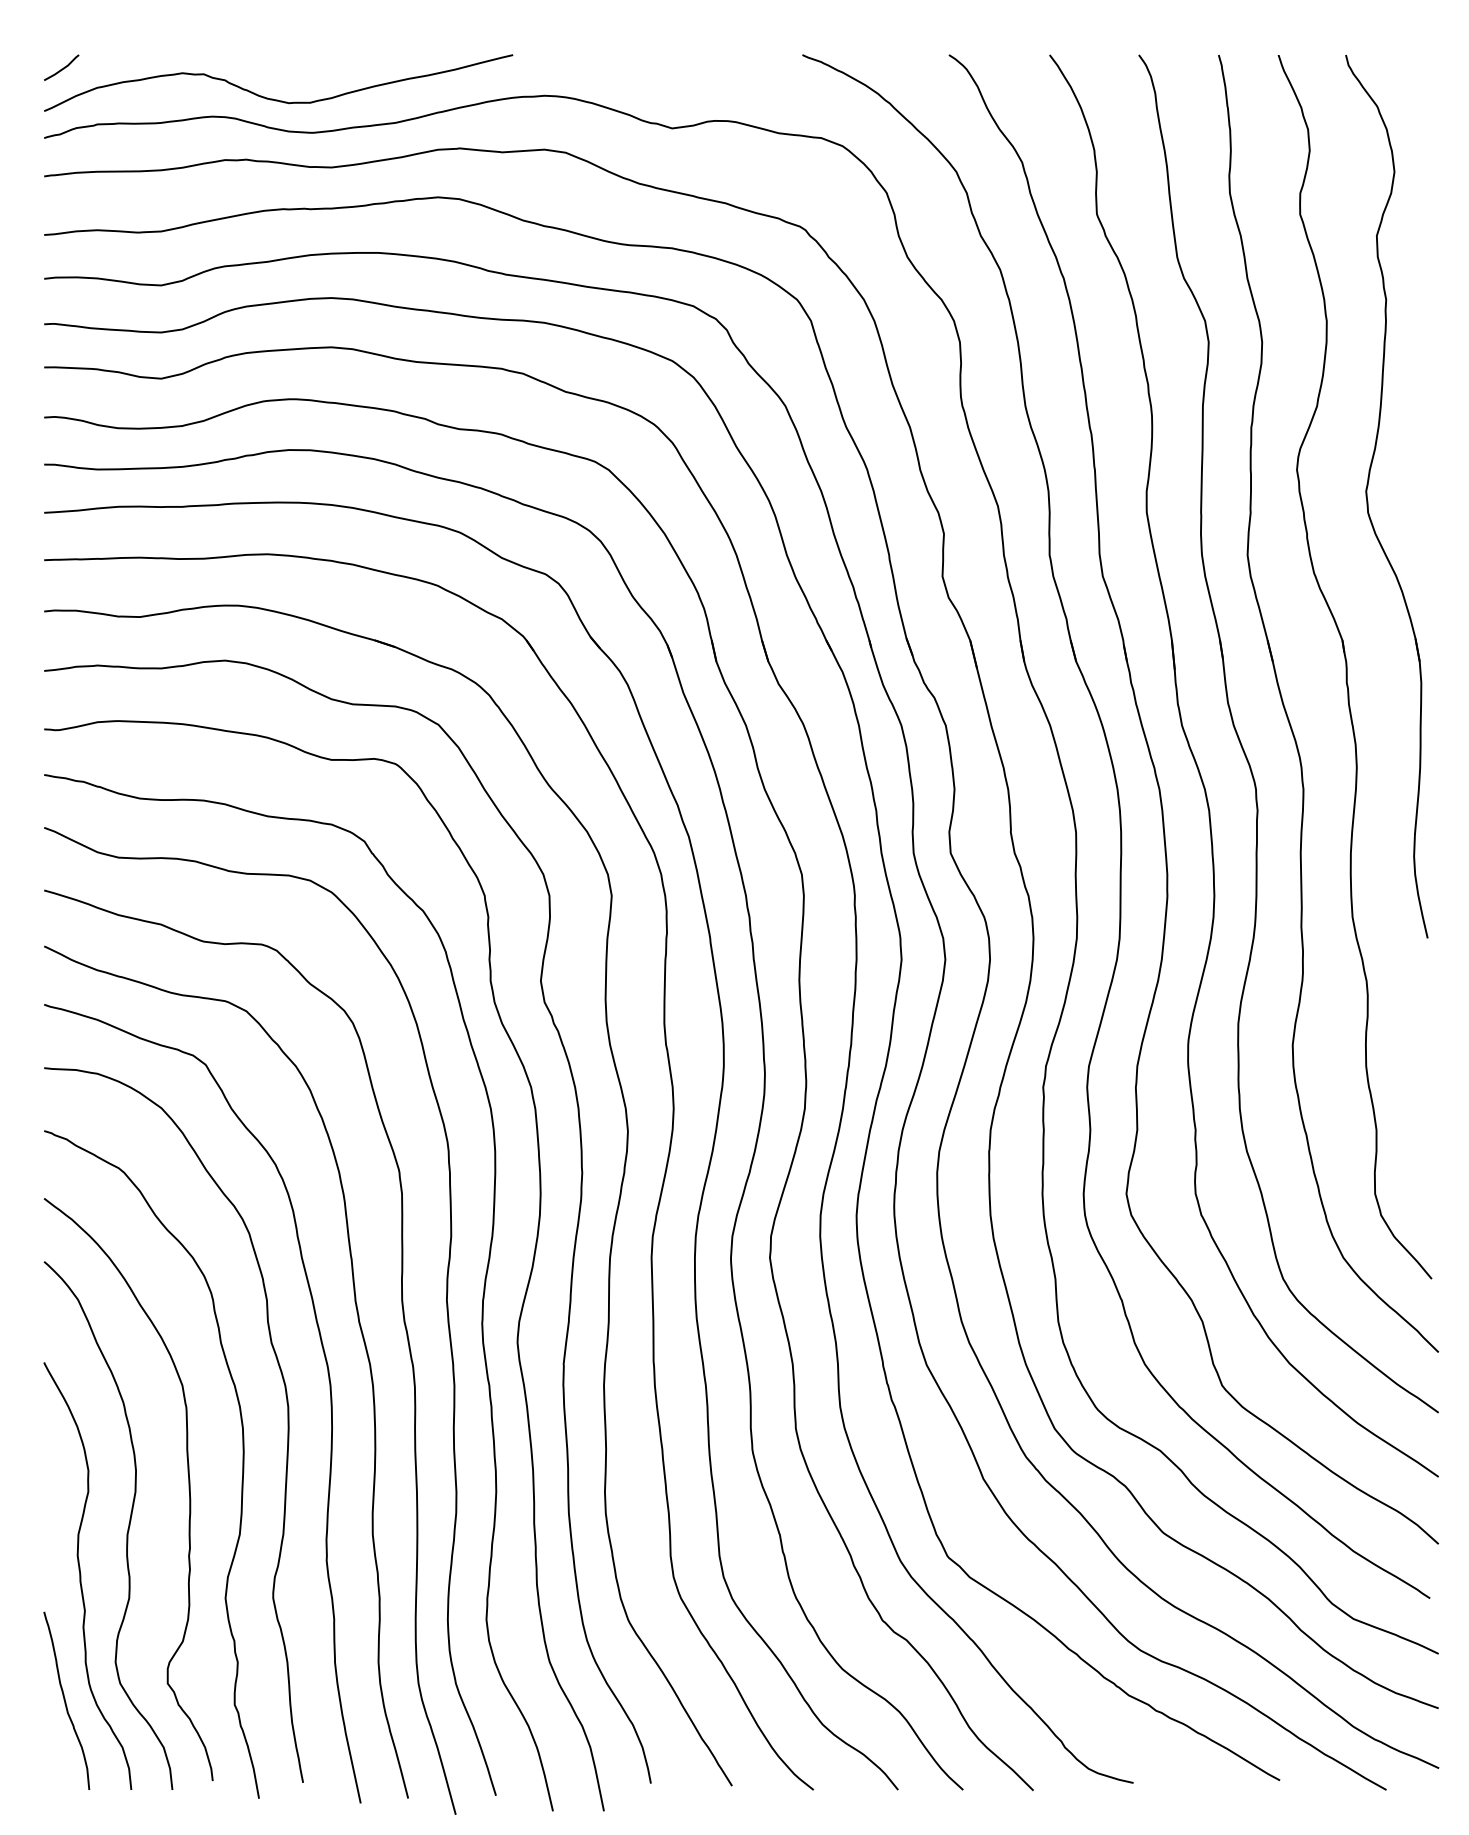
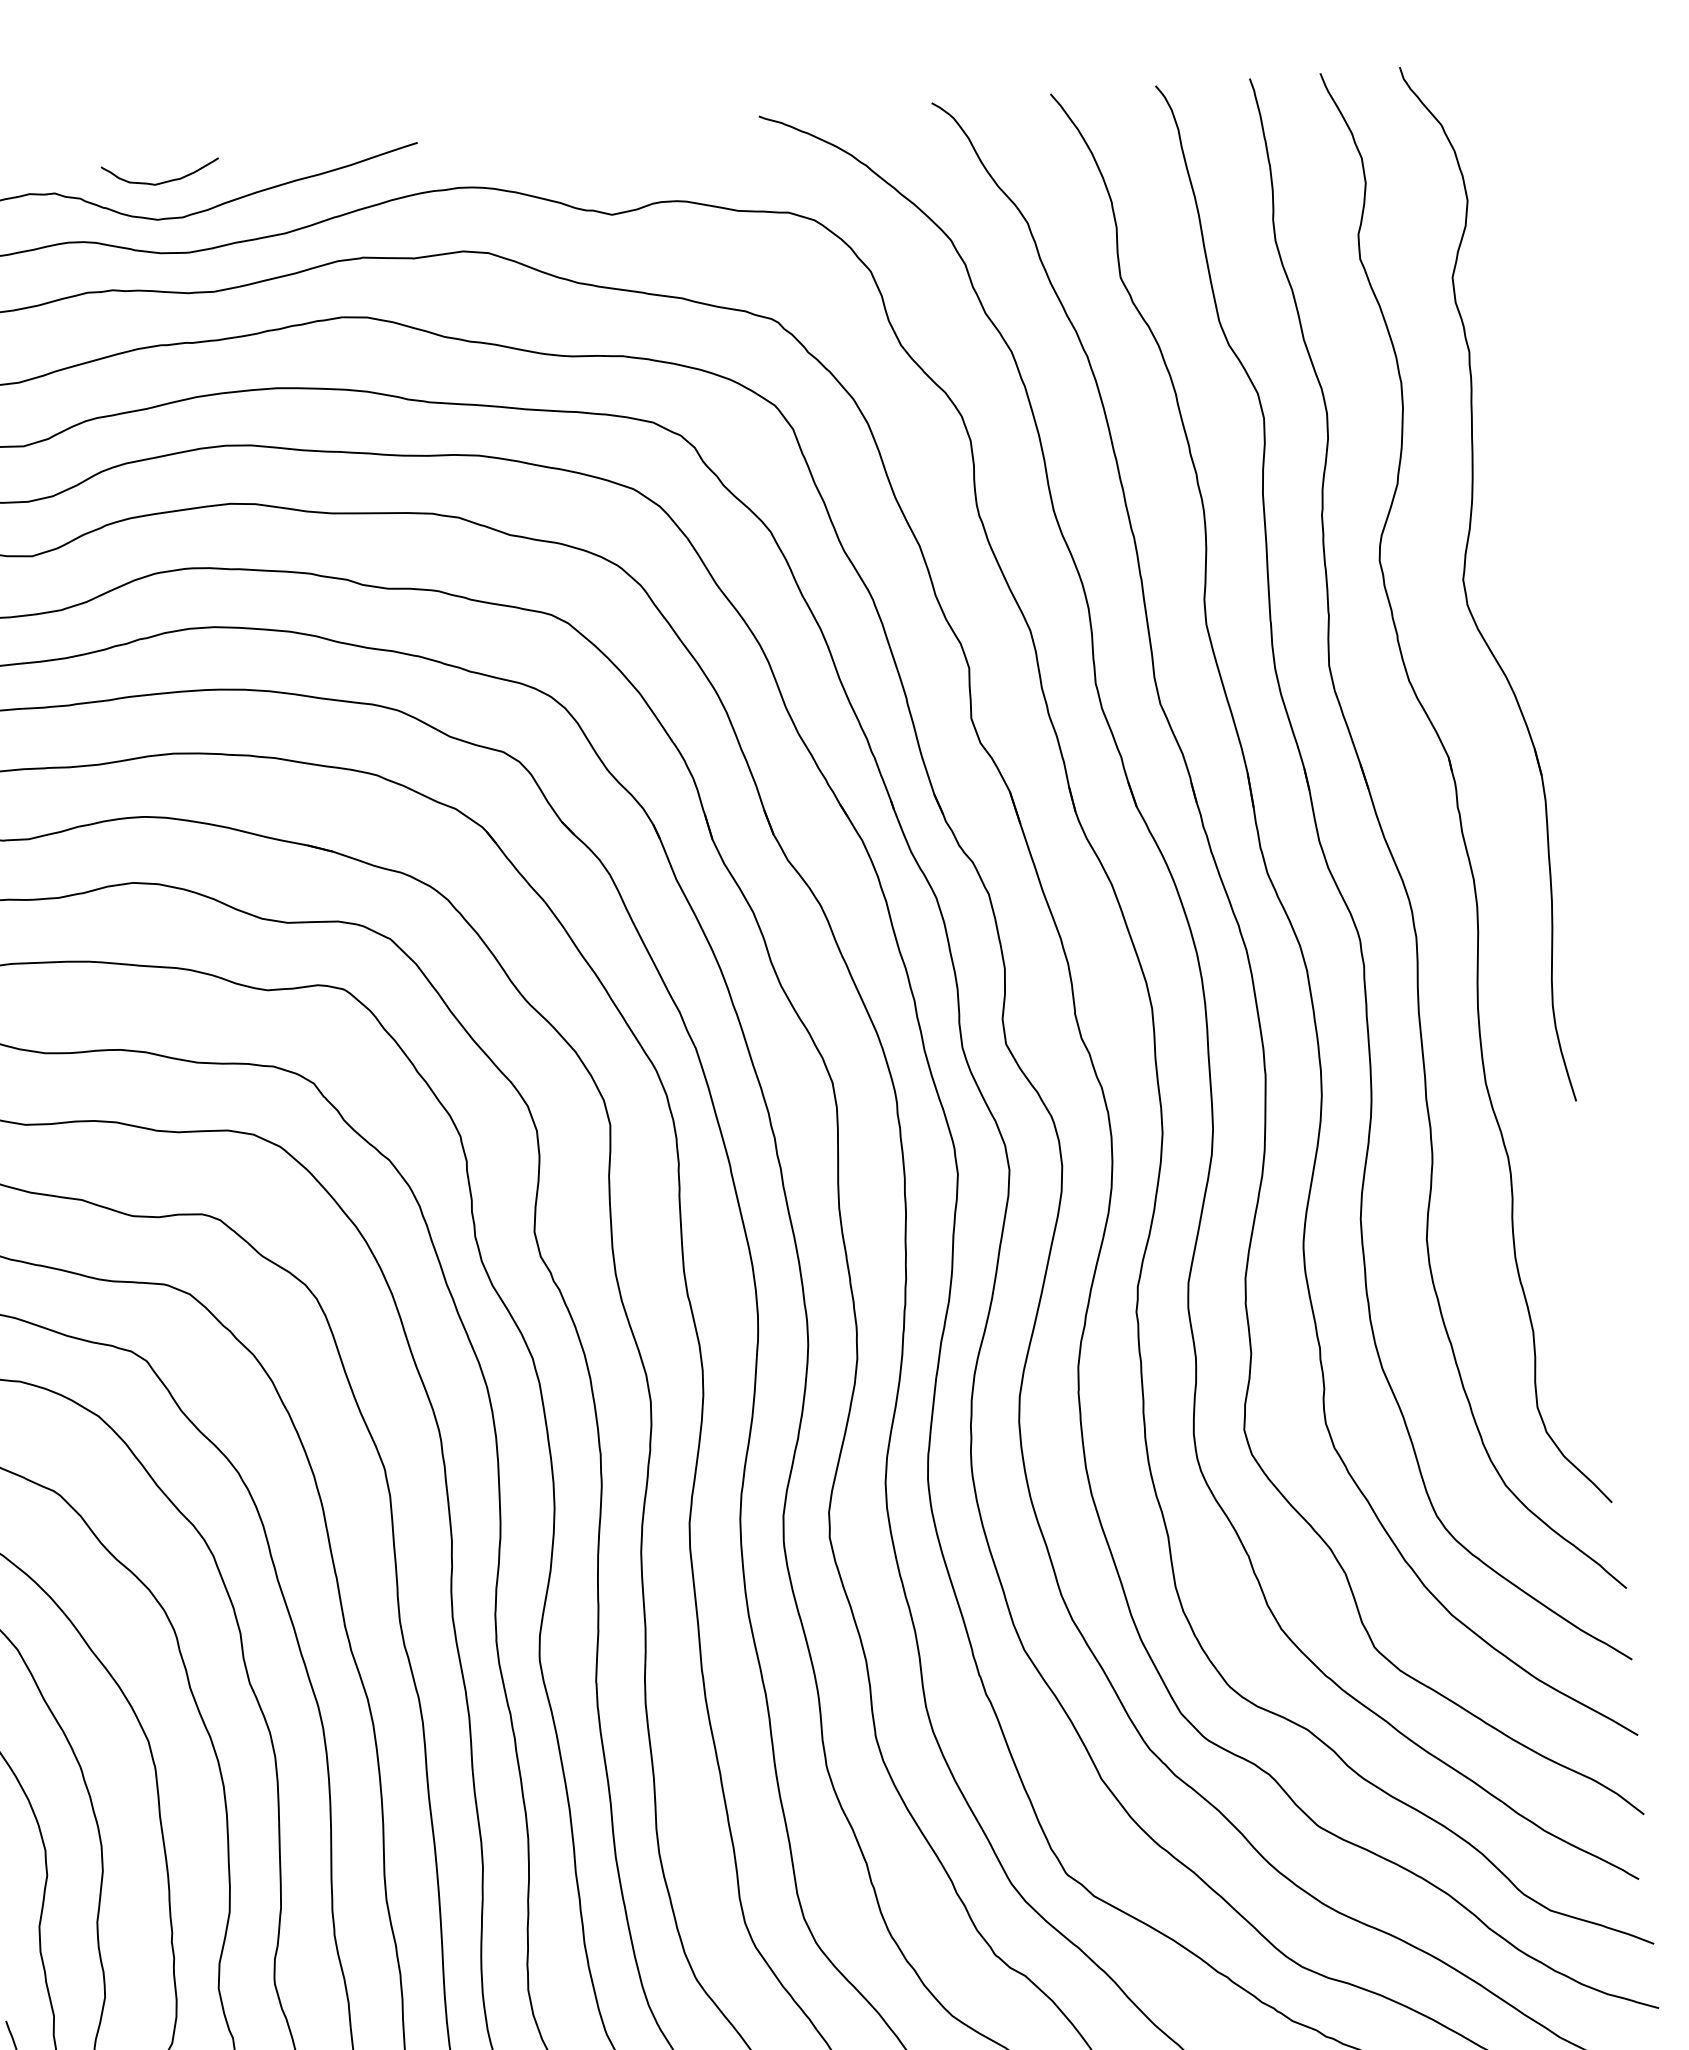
curve: (294, 71) -> (161, 181), added

